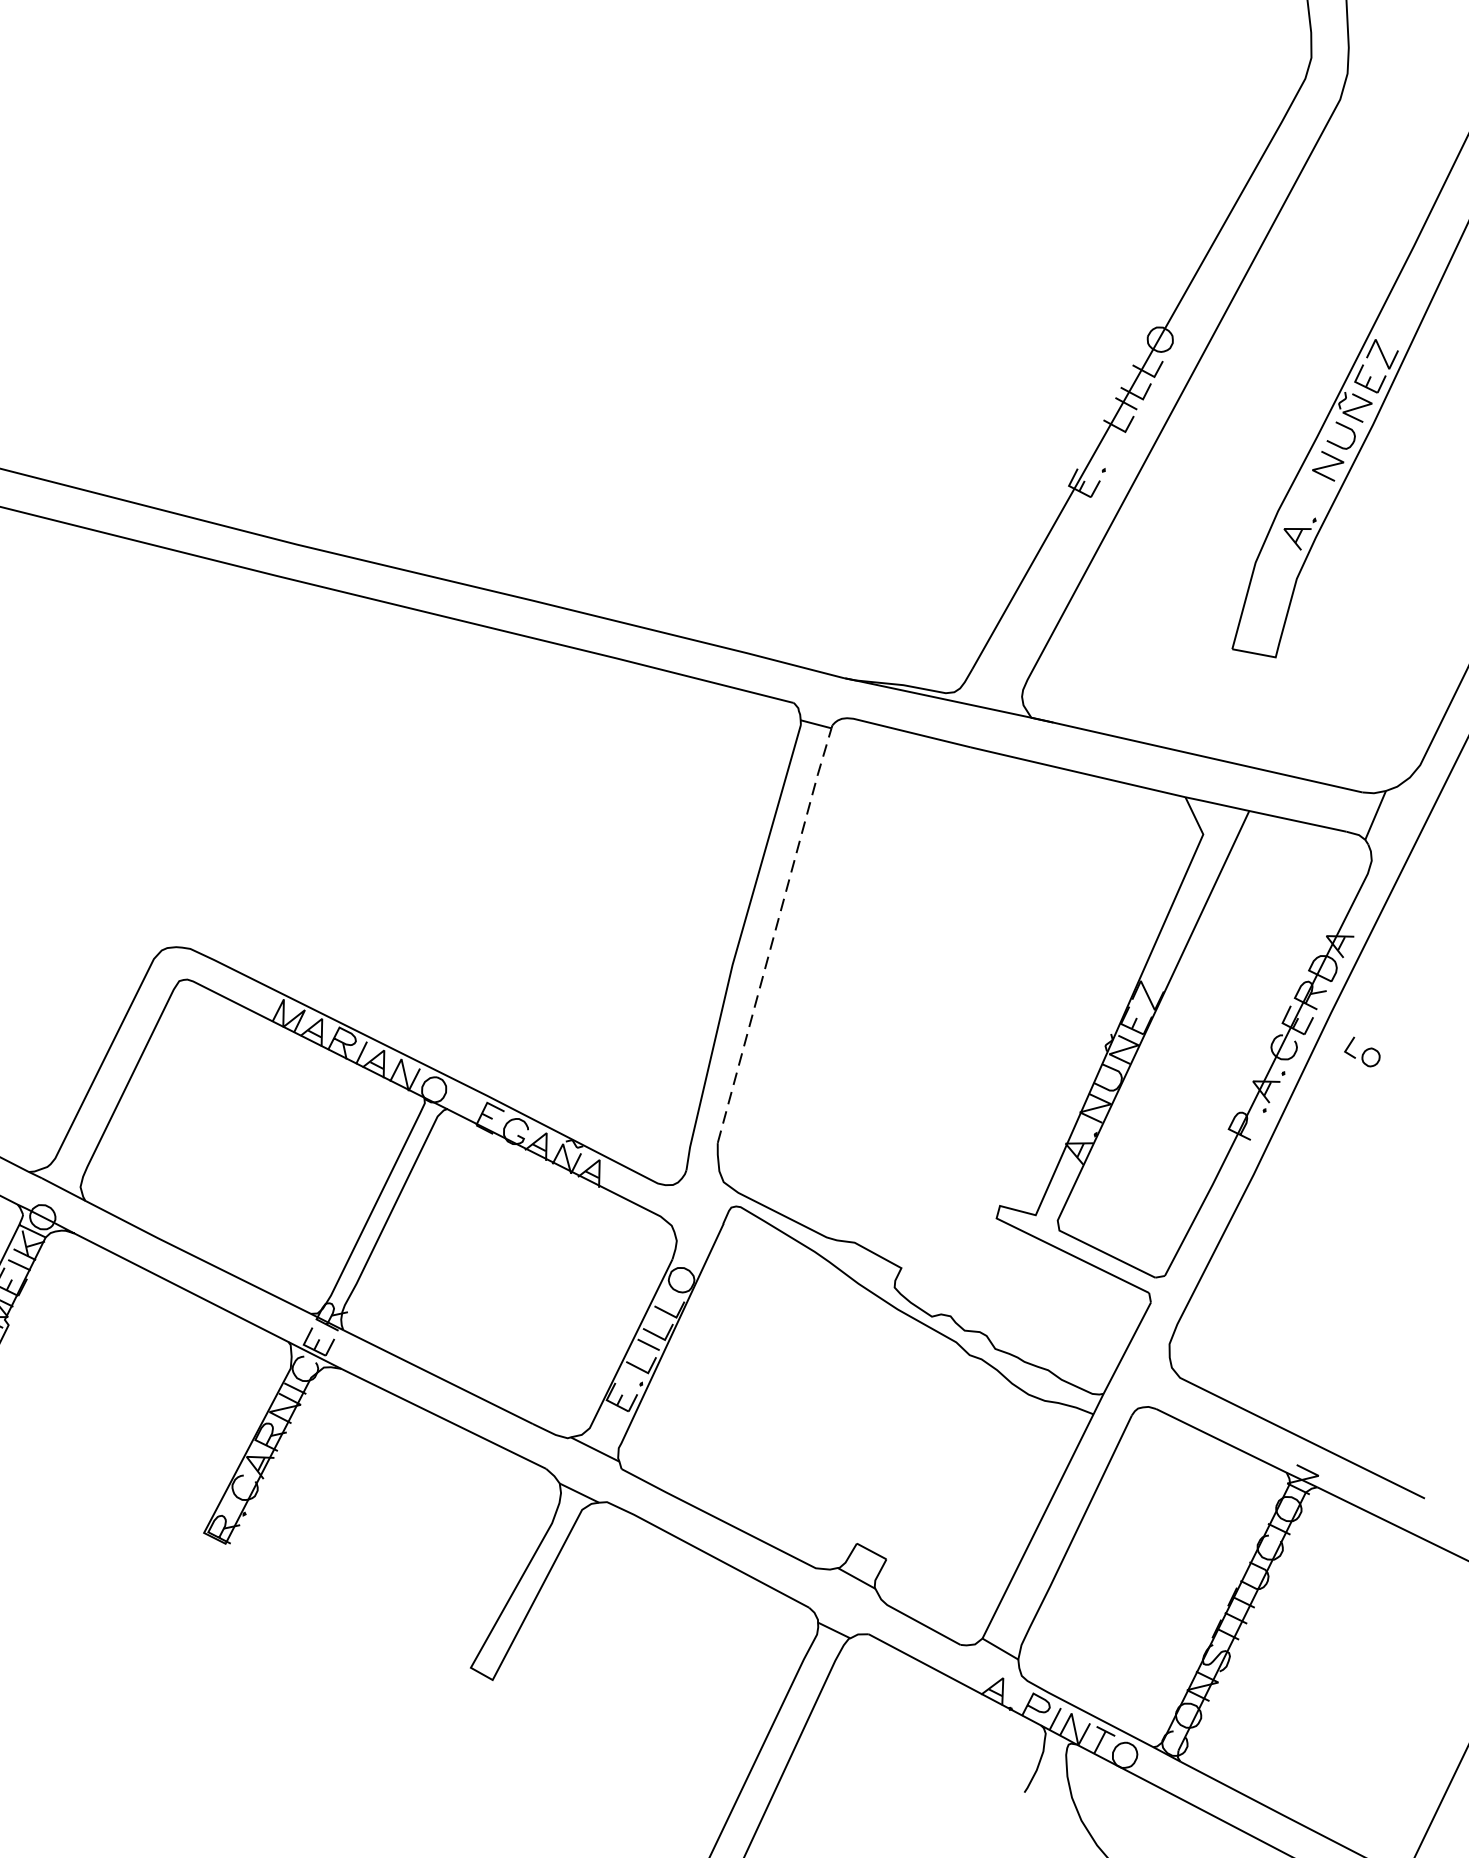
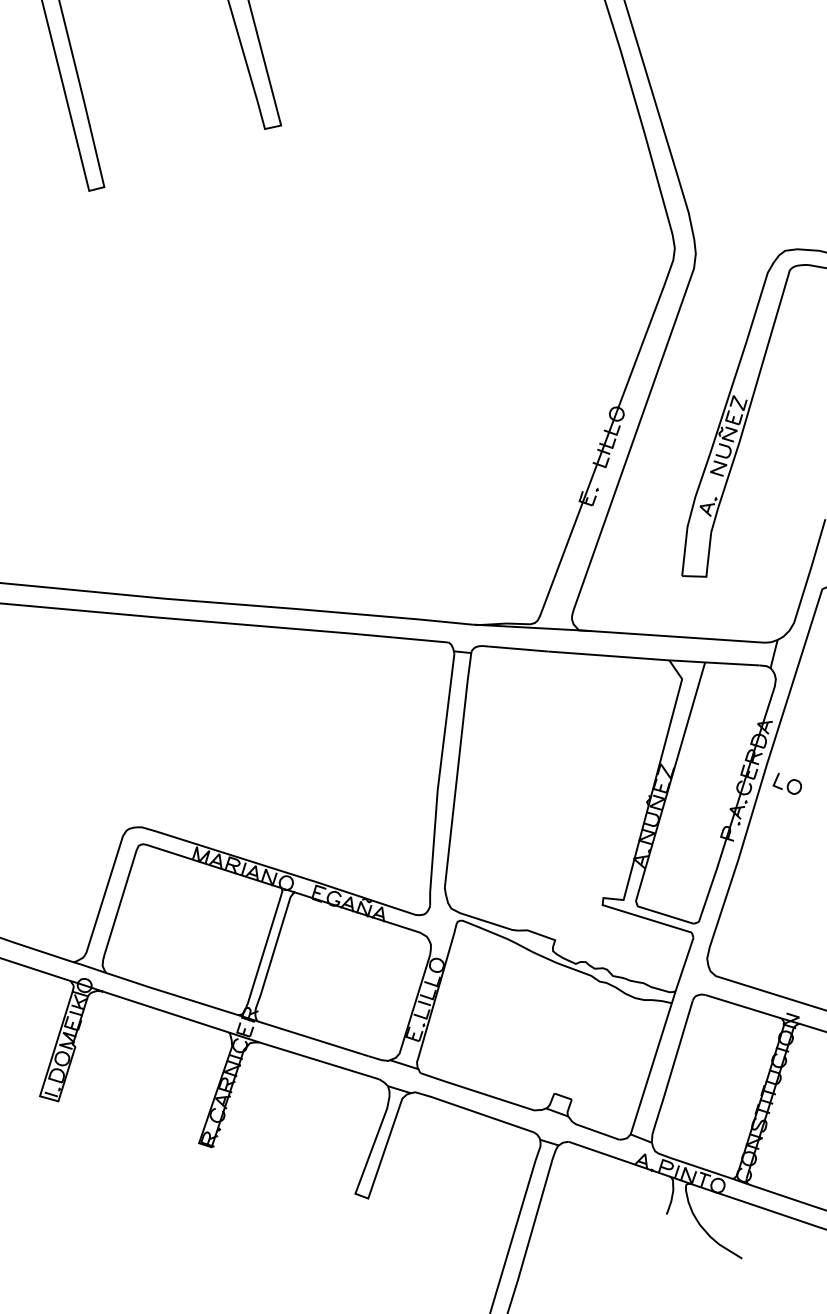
line: (774, 931) -> (457, 768), dashed -> solid
part: (1361, 1051) -> (786, 783), size x1.43

